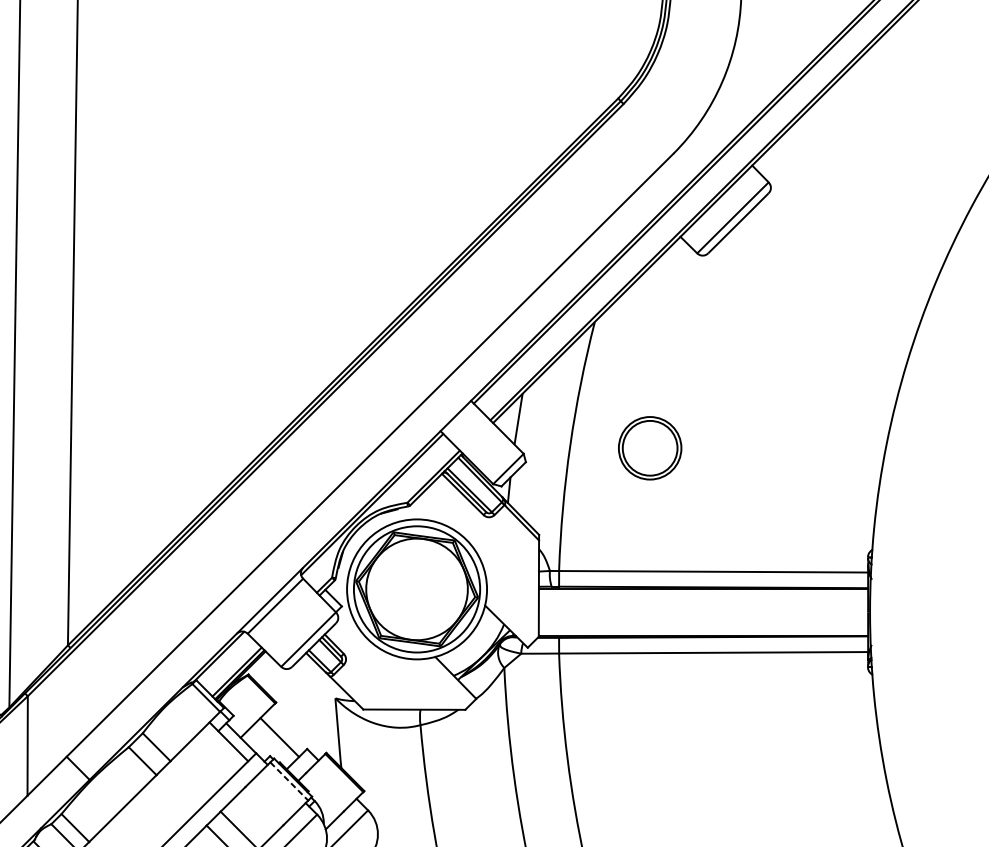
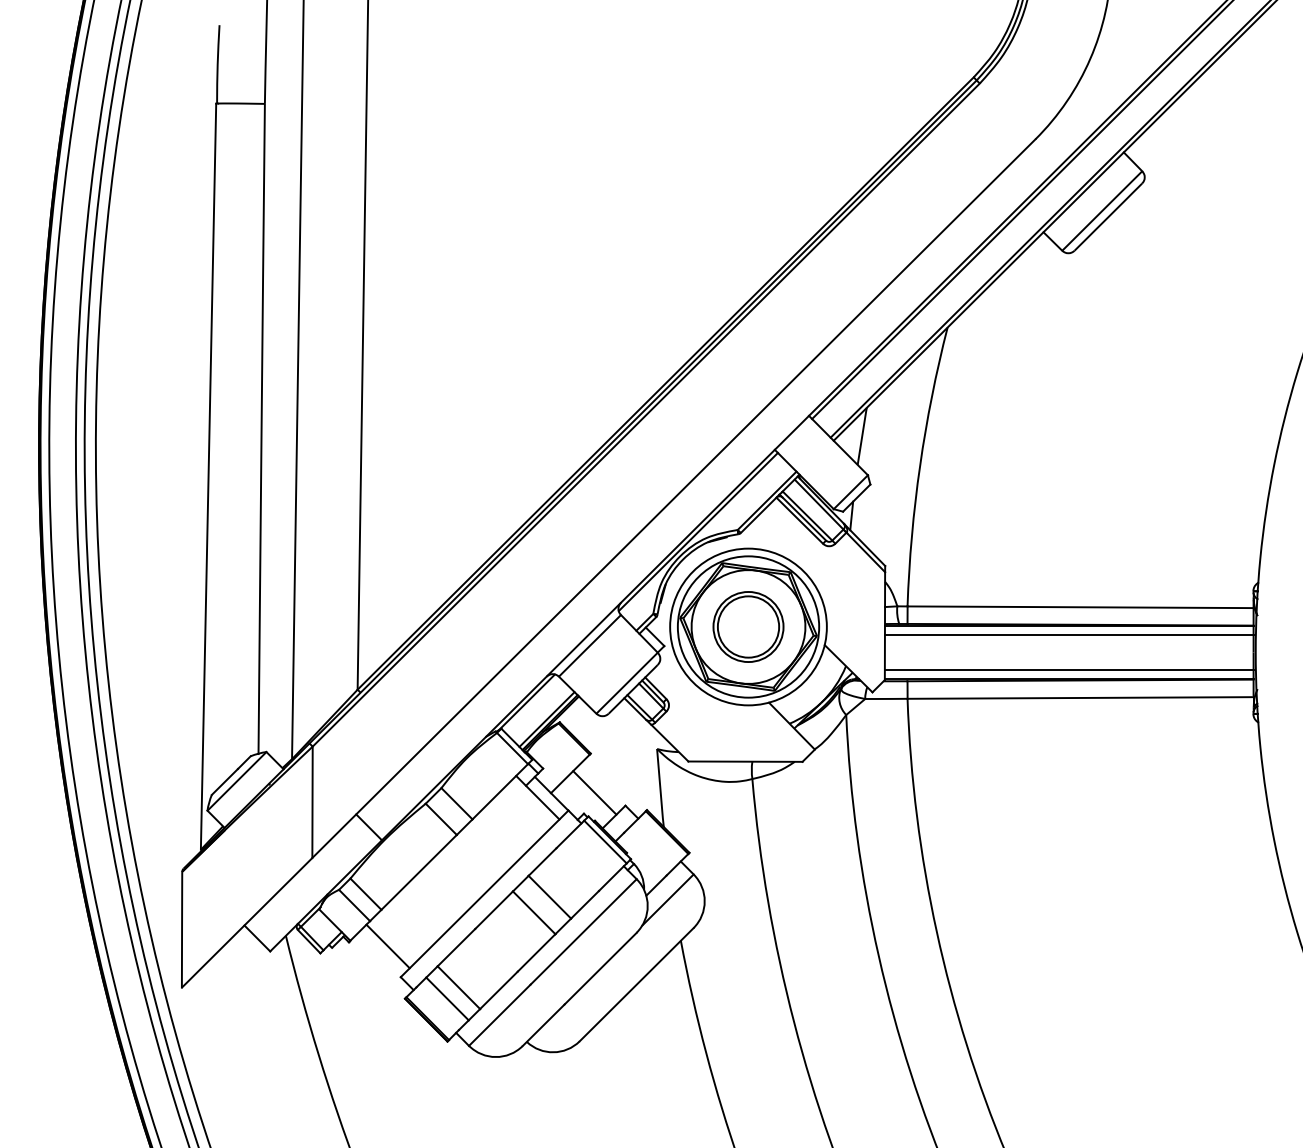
part: (650, 447) -> (748, 626), moved
line: (702, 596) -> (1068, 634), added
line: (702, 628) -> (1068, 670), added
line: (289, 781) -> (605, 842), dashed -> solid

